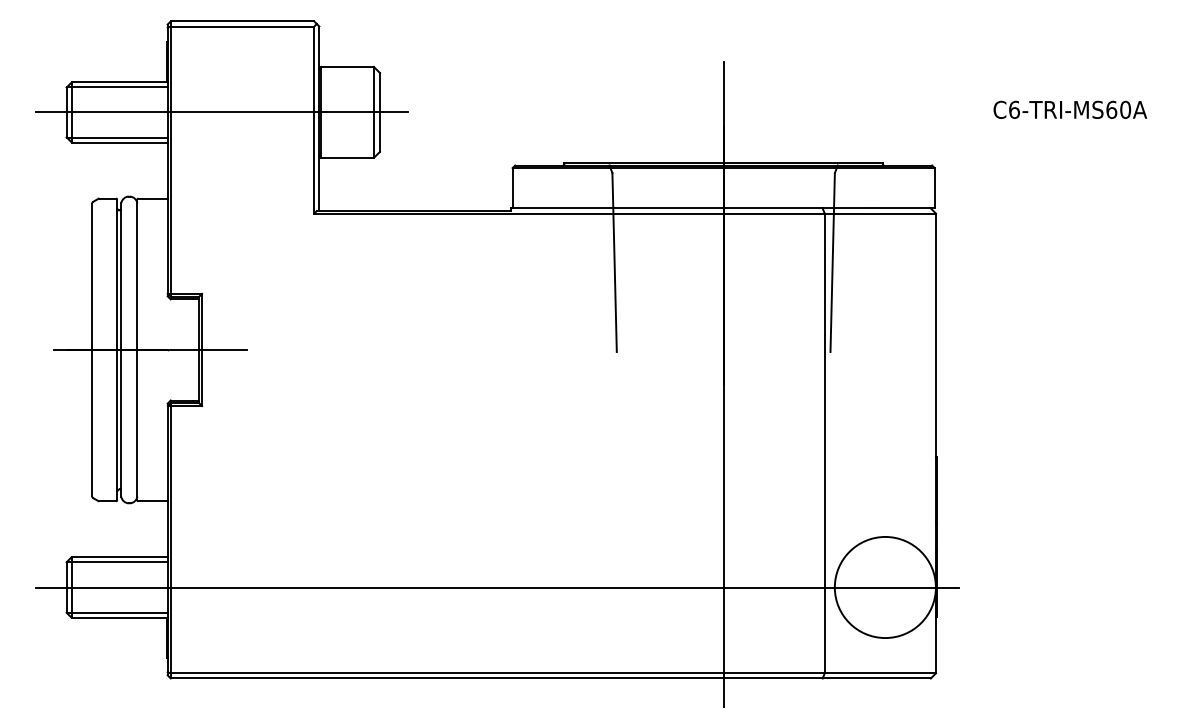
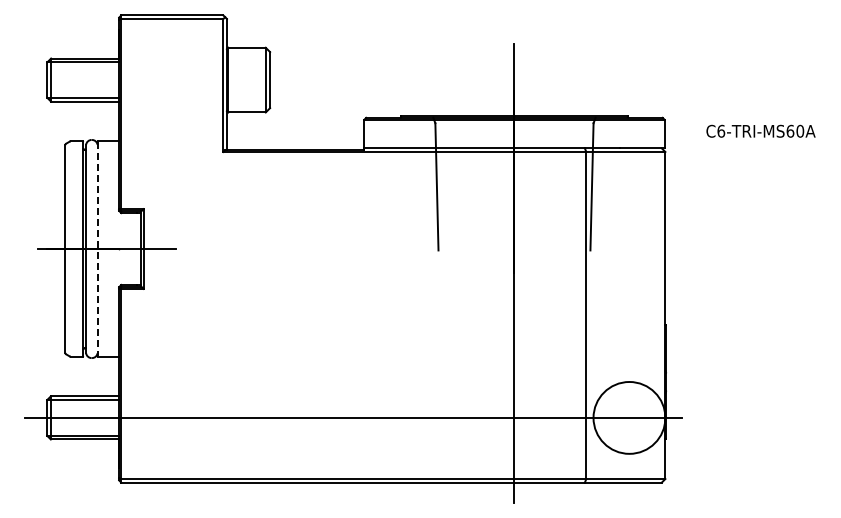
text: (1069, 108) -> (760, 130), moved
line: (221, 112) -> (157, 80), removed
line: (137, 350) -> (97, 249), solid -> dashed

